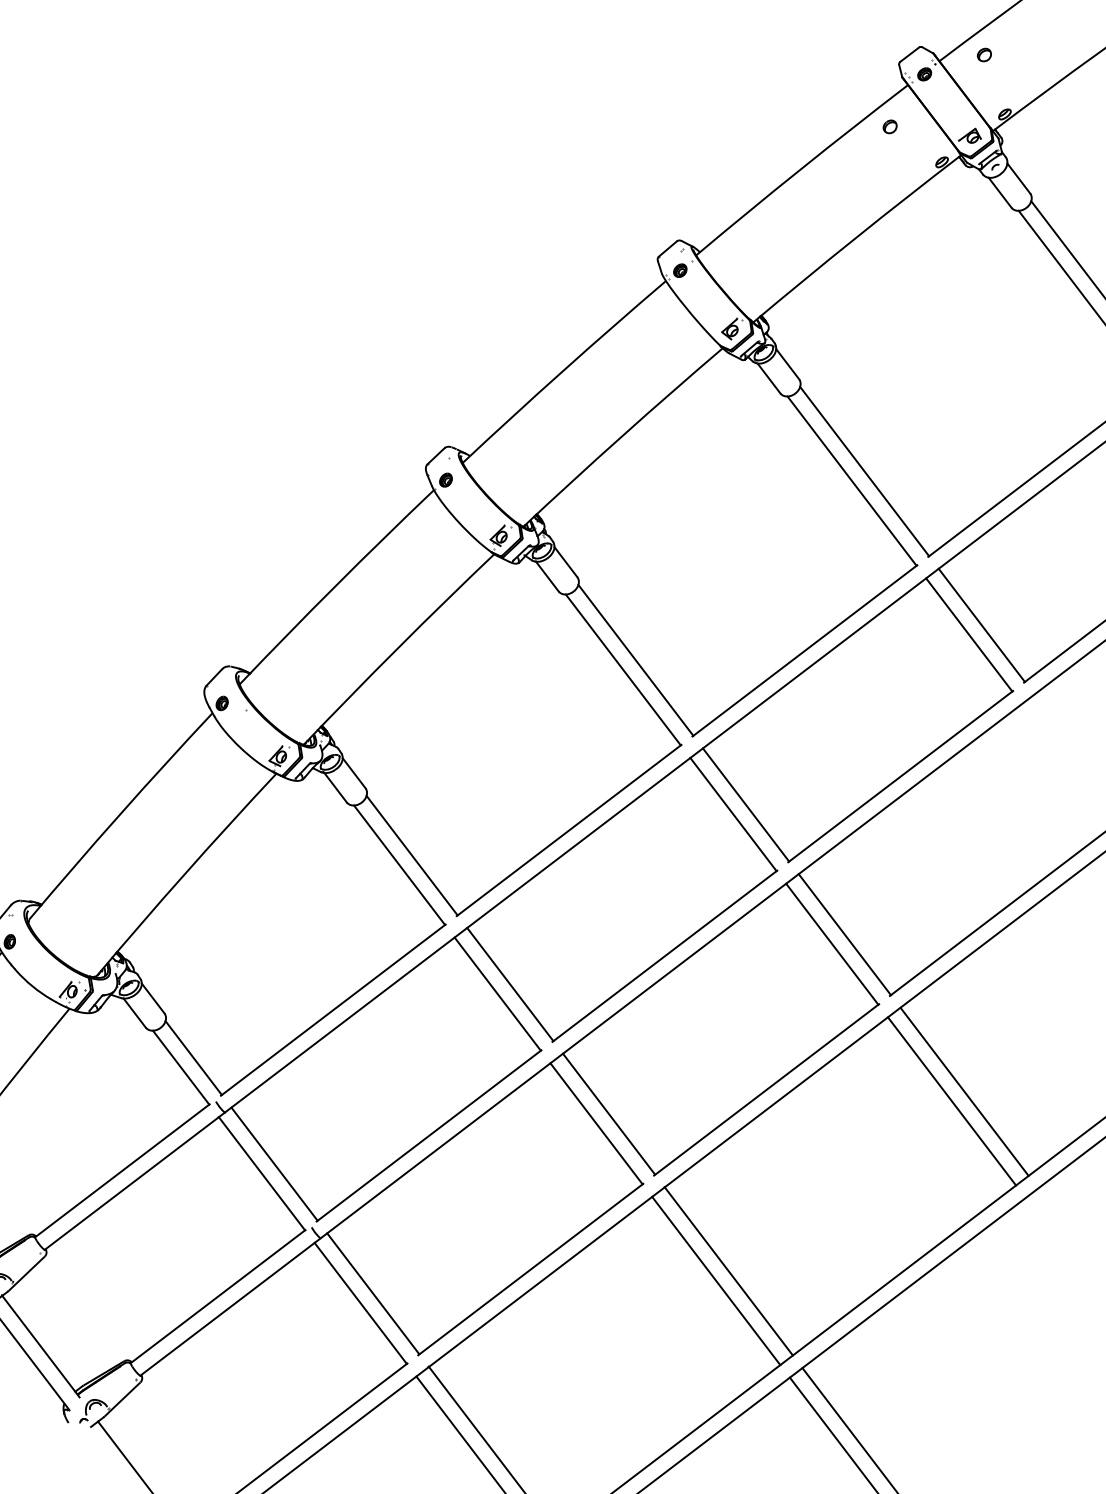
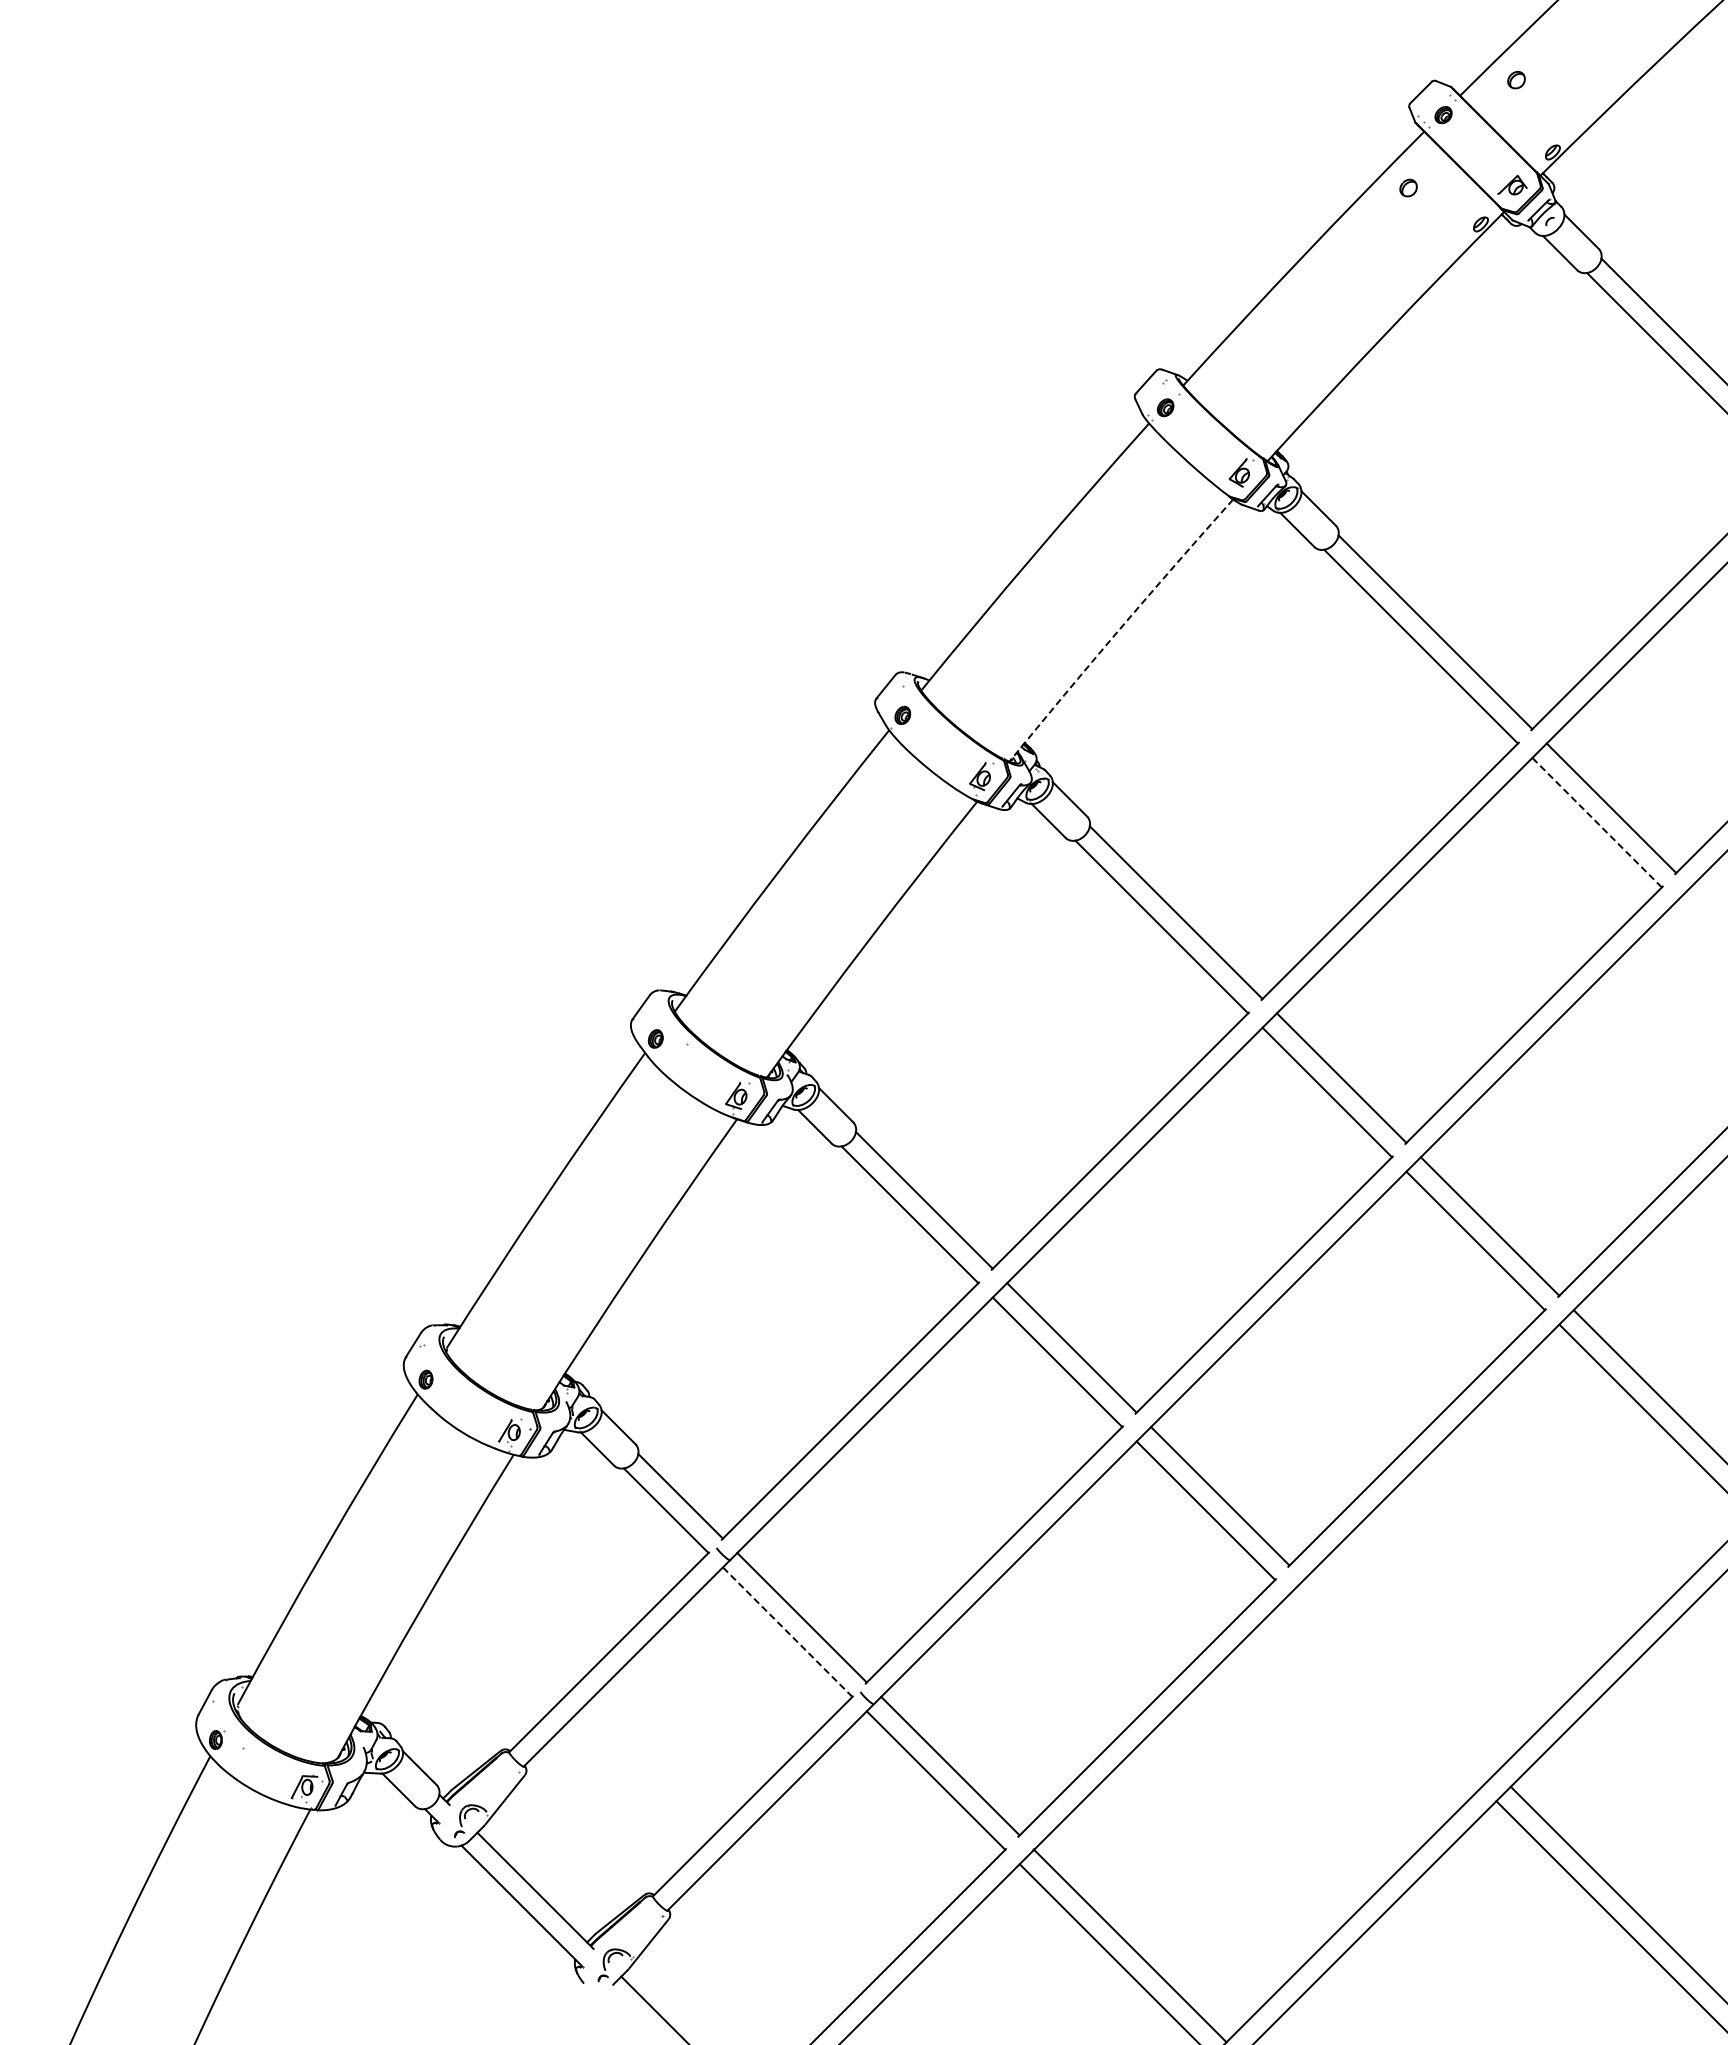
line: (621, 436) -> (1119, 629), solid -> dashed
line: (969, 634) -> (1597, 822), solid -> dashed
line: (261, 1174) -> (787, 1632), solid -> dashed
line: (728, 1270) -> (1399, 1675), removed
line: (716, 1280) -> (1385, 1690), removed

